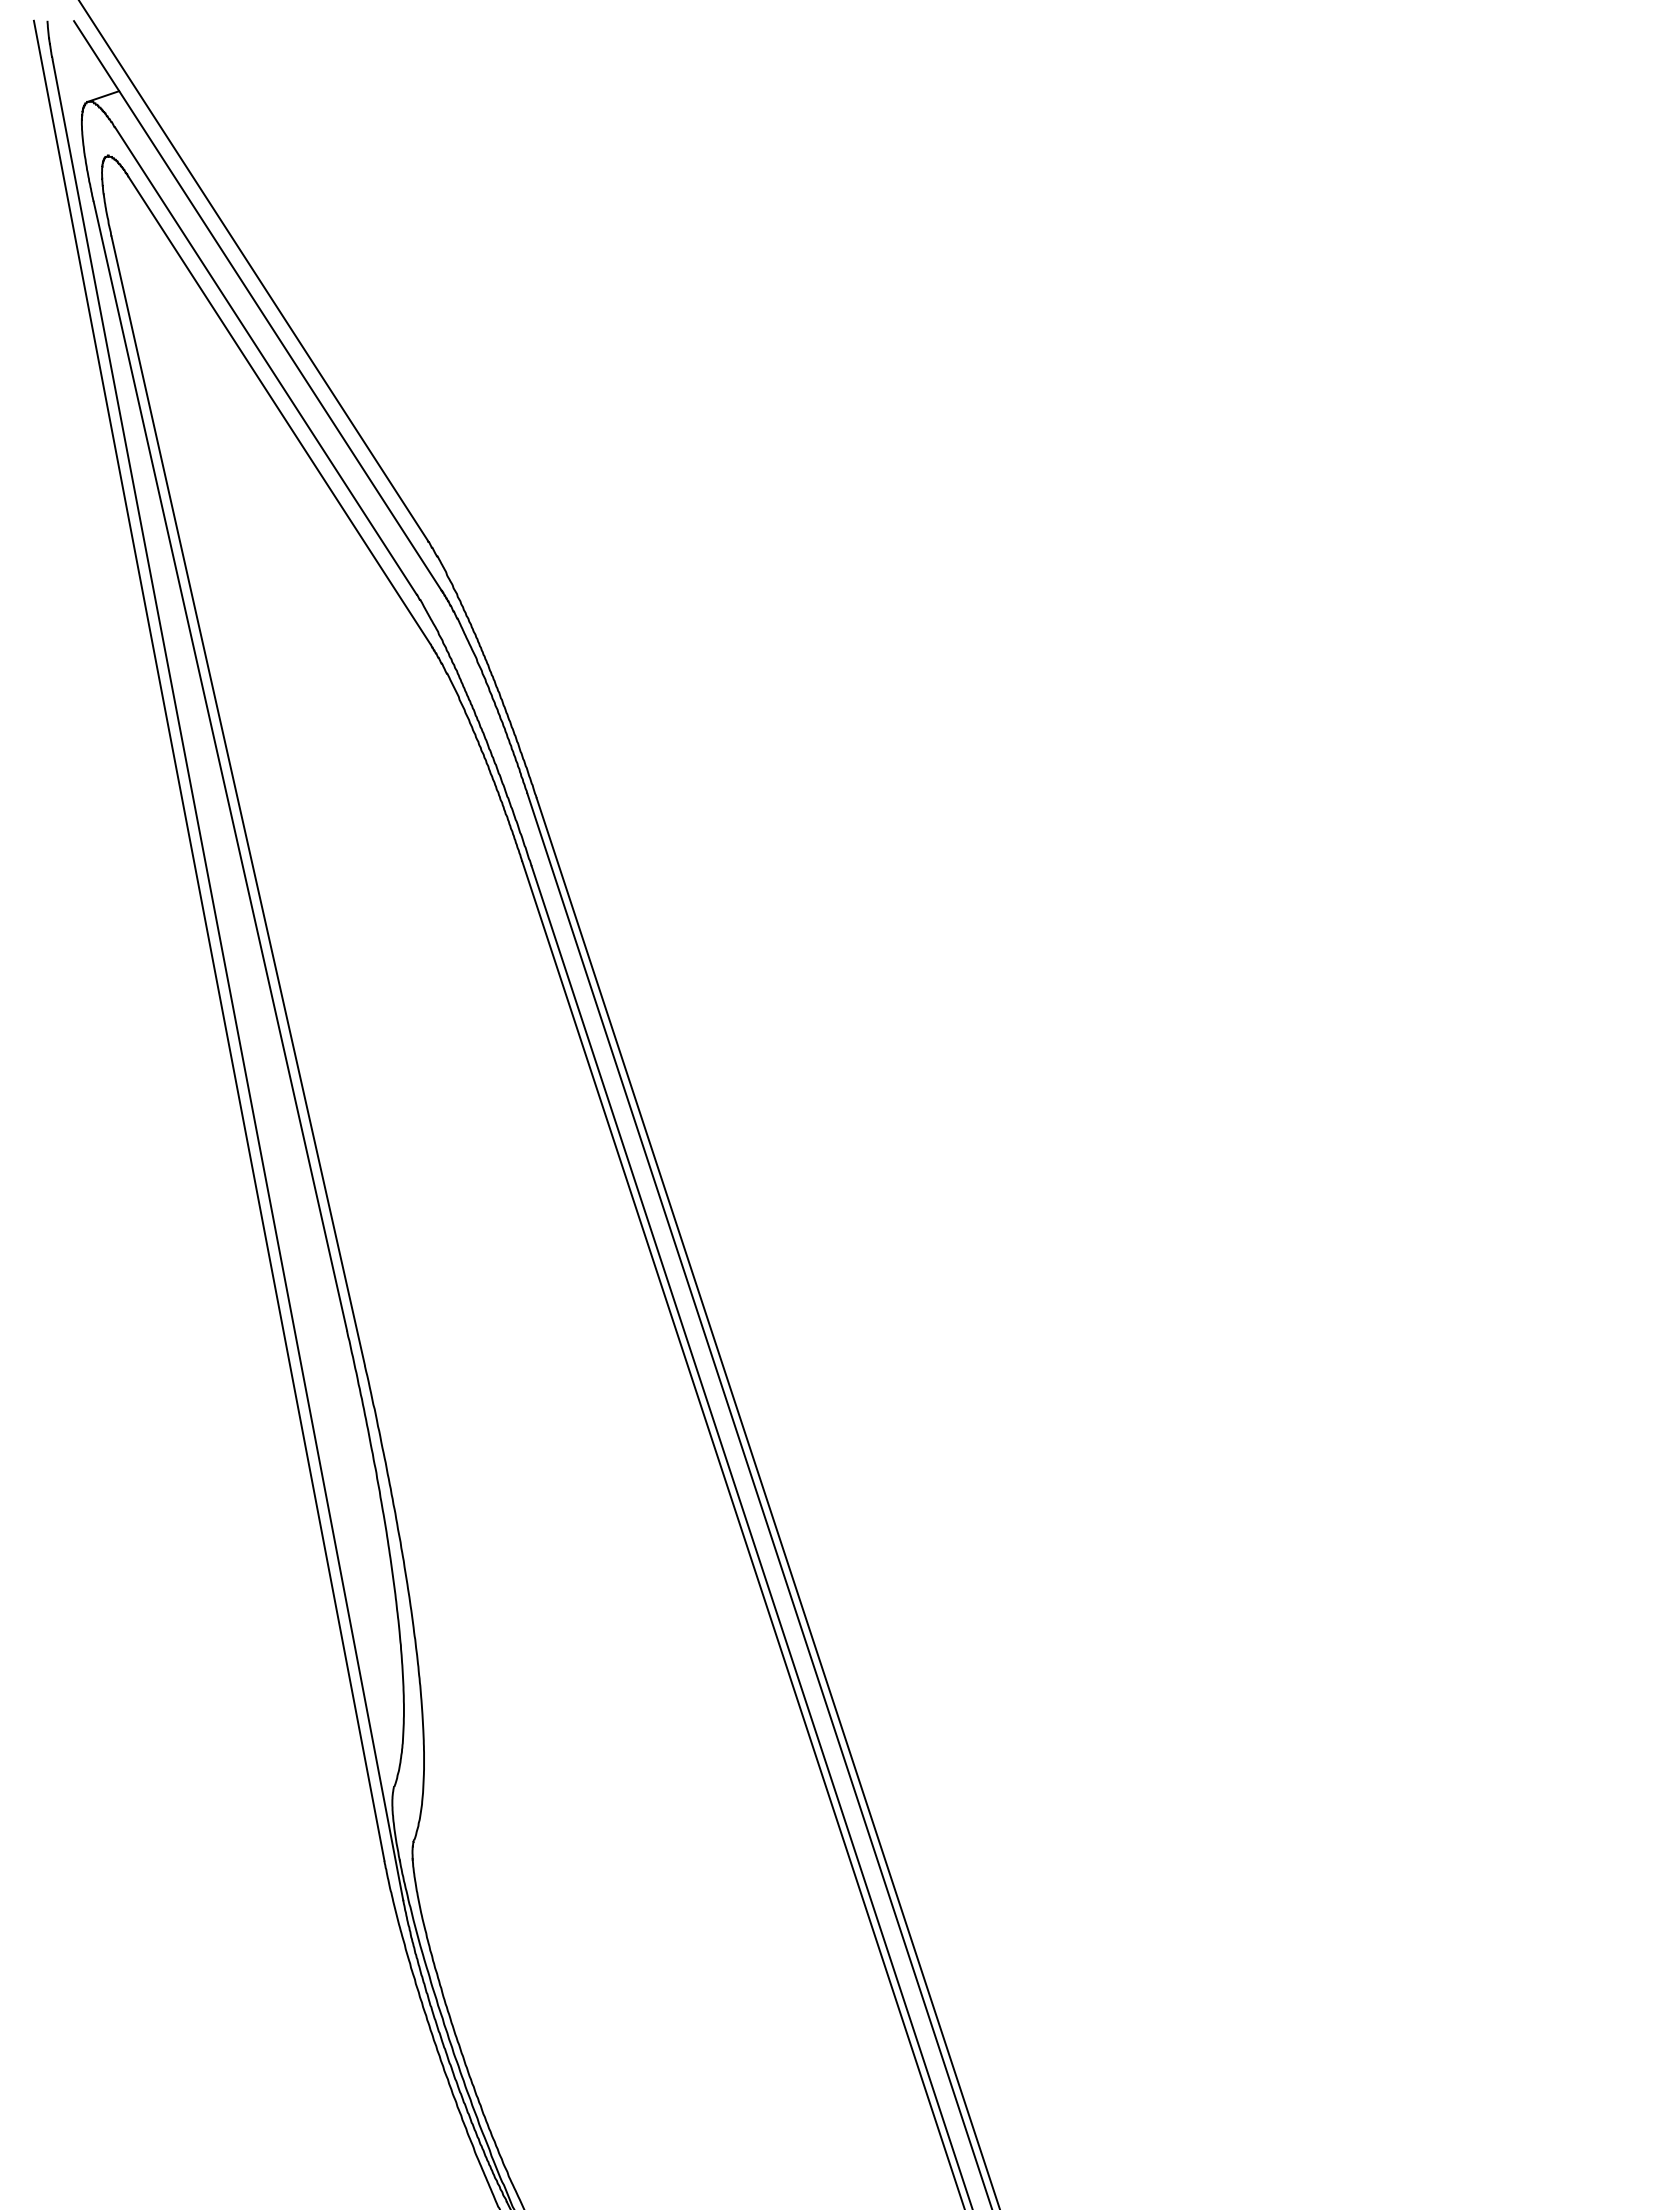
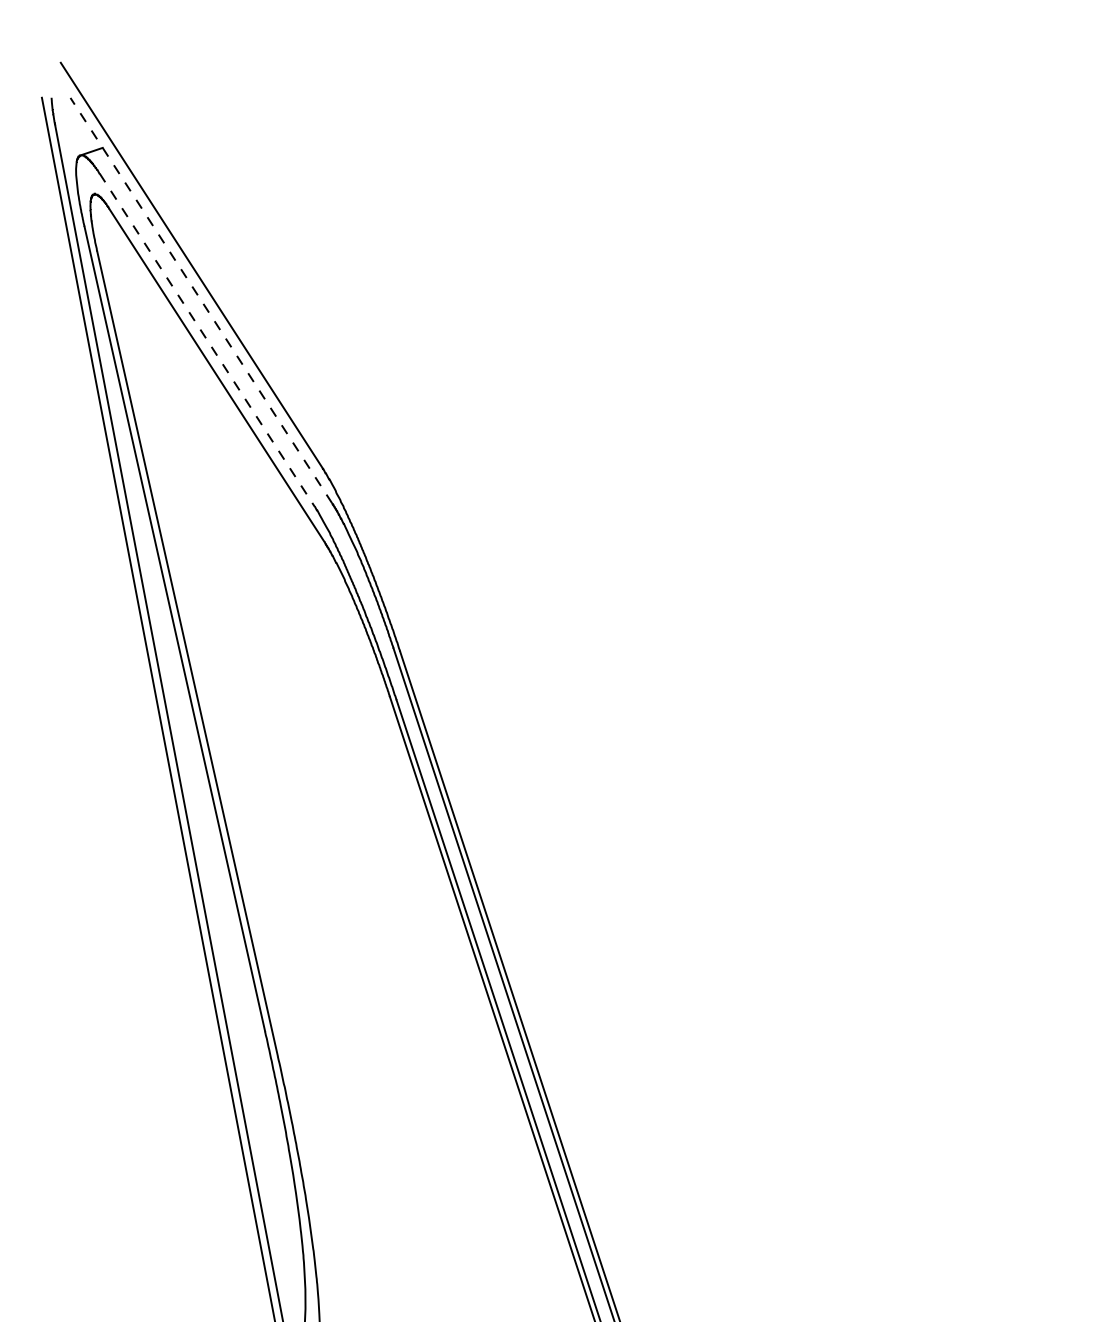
line: (257, 305) -> (201, 300), solid -> dashed
line: (266, 361) -> (207, 340), solid -> dashed

